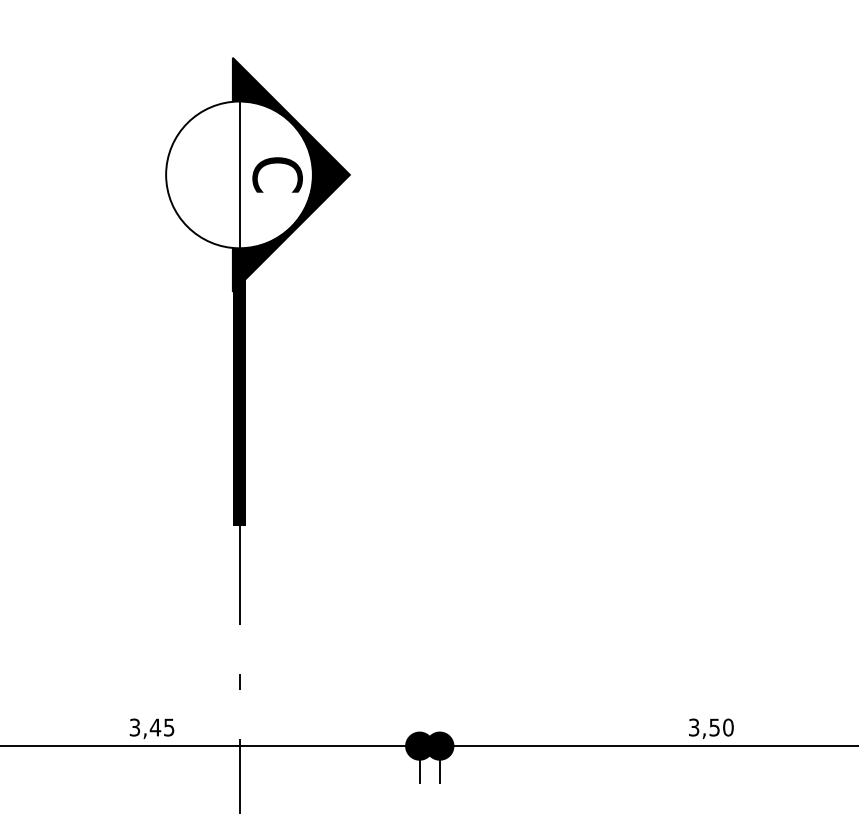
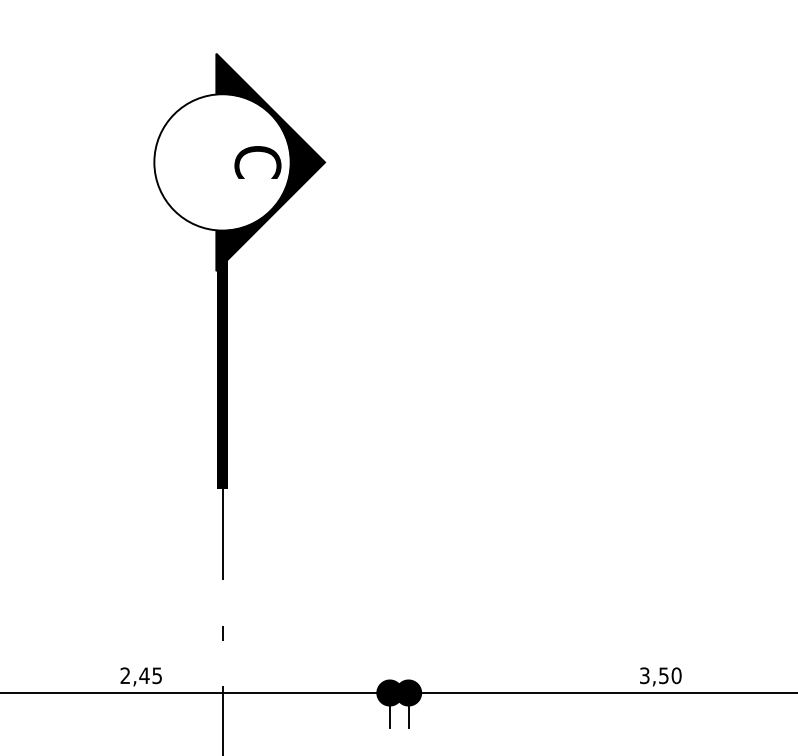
line: (239, 174) -> (222, 162), removed
text: (135, 728) -> (125, 676), 3,45 -> 2,45

